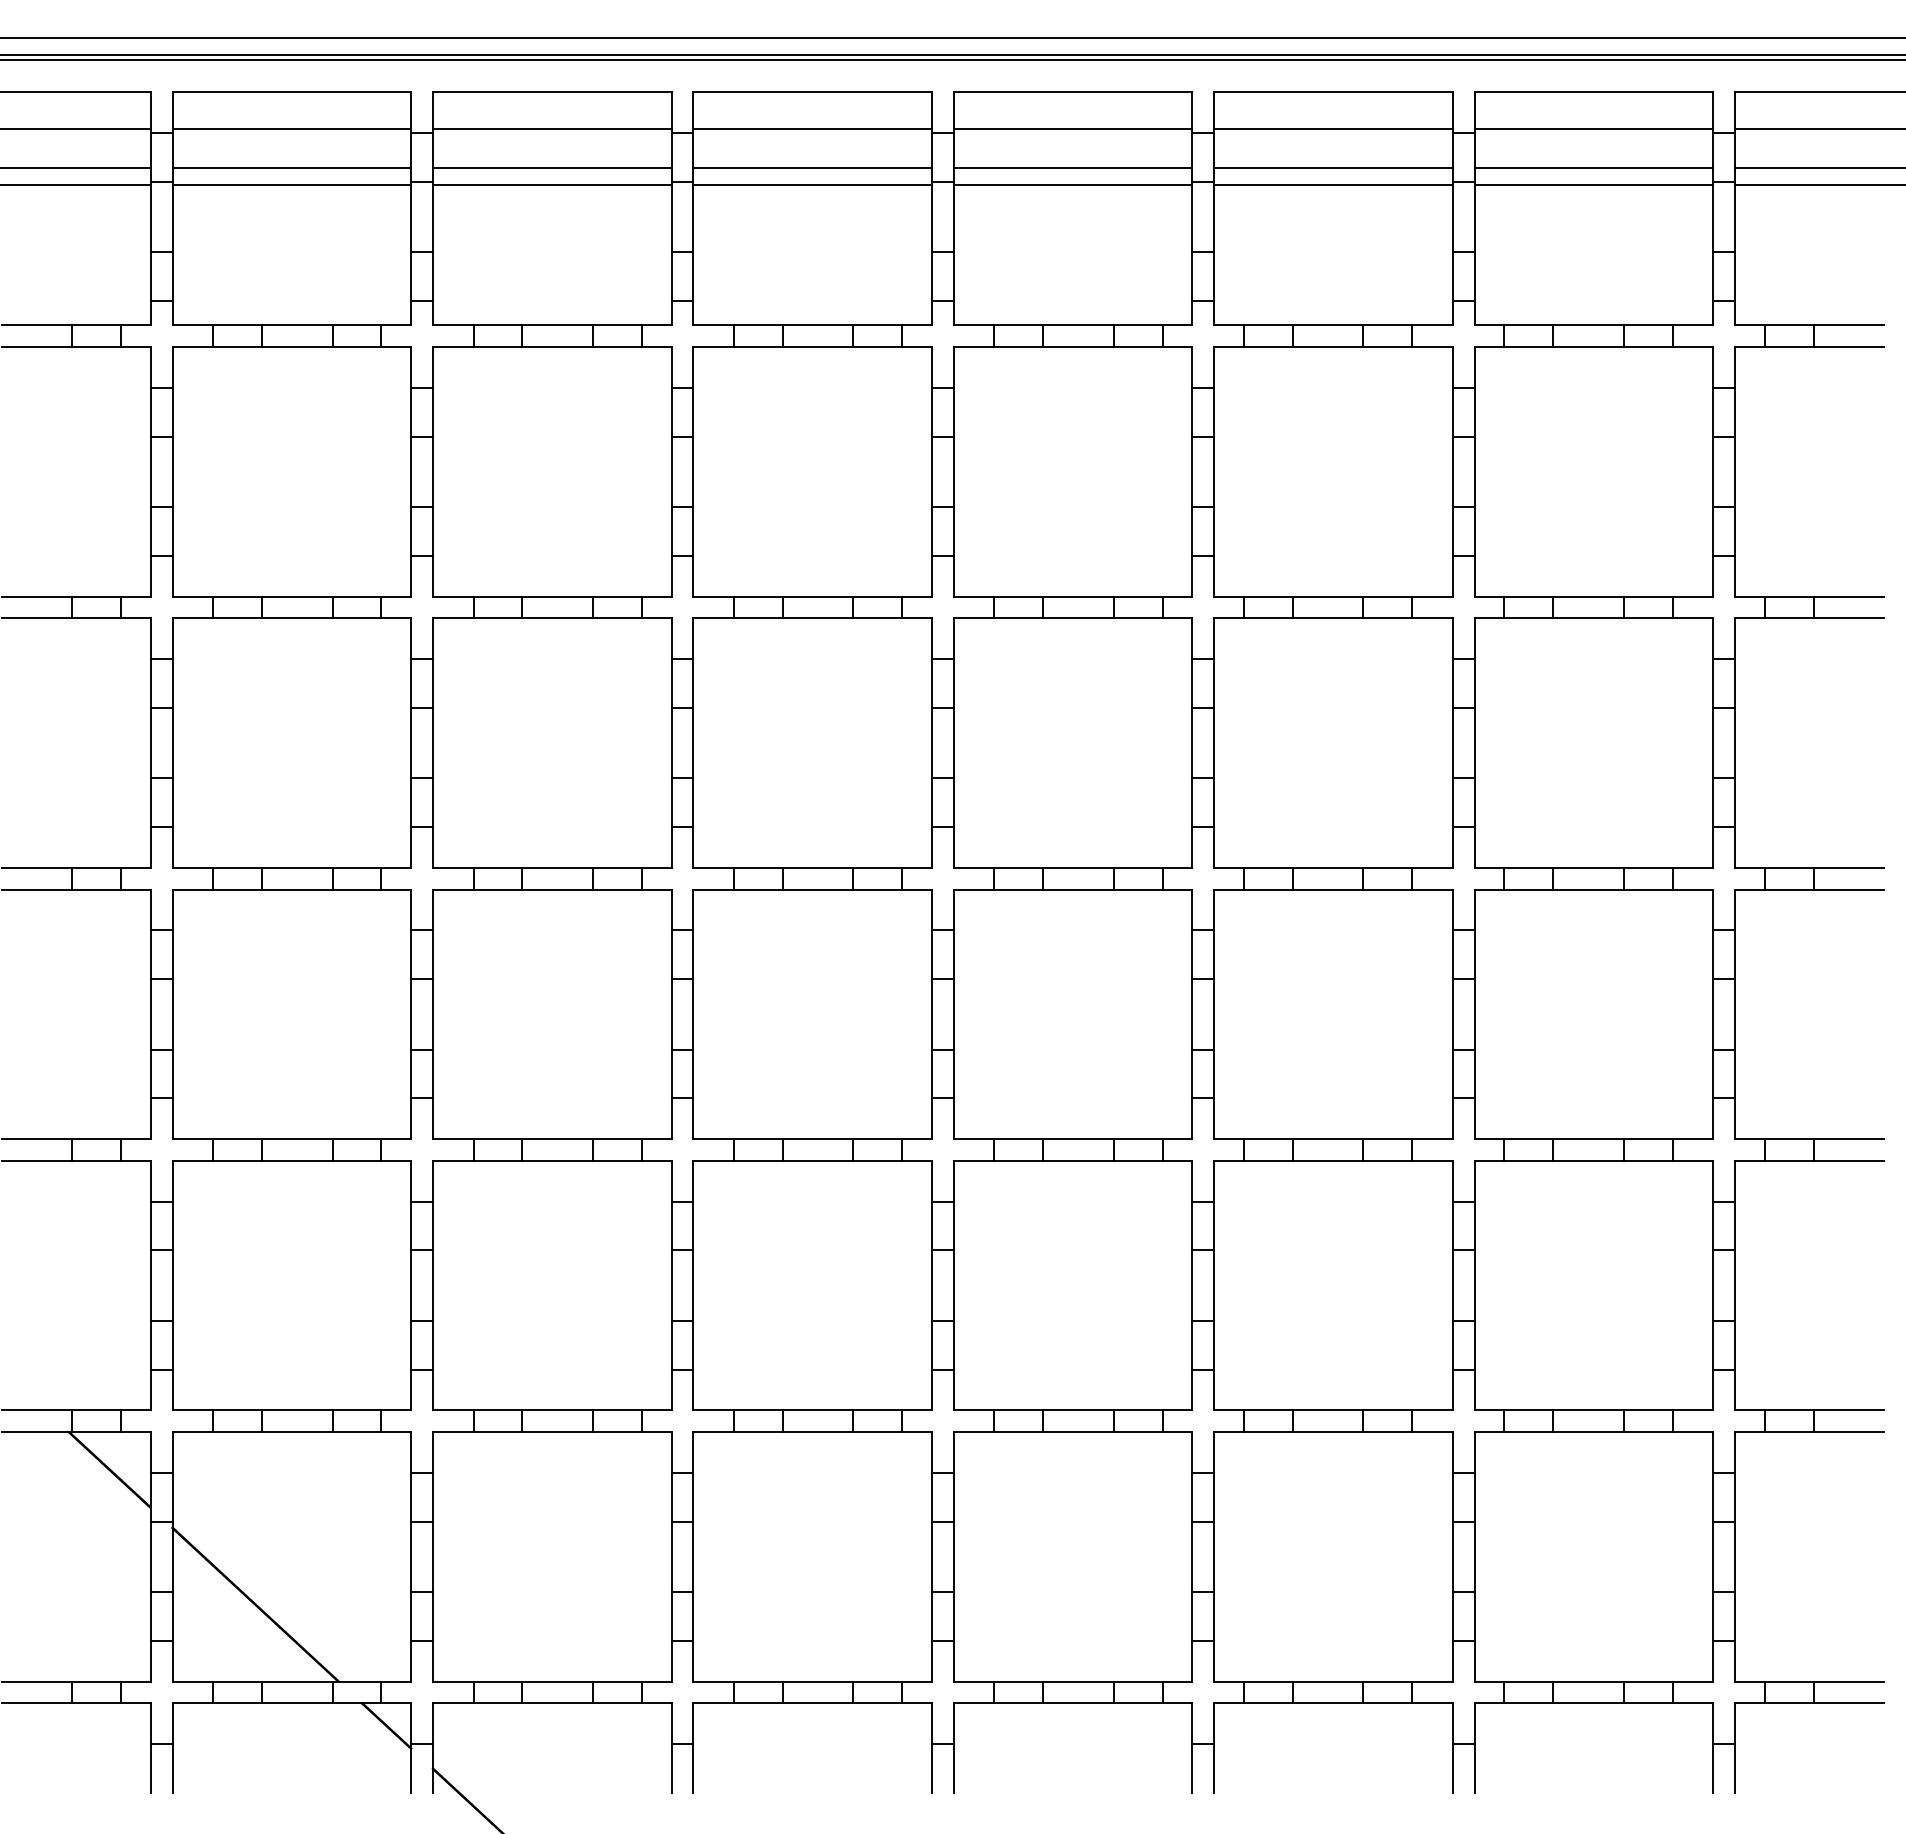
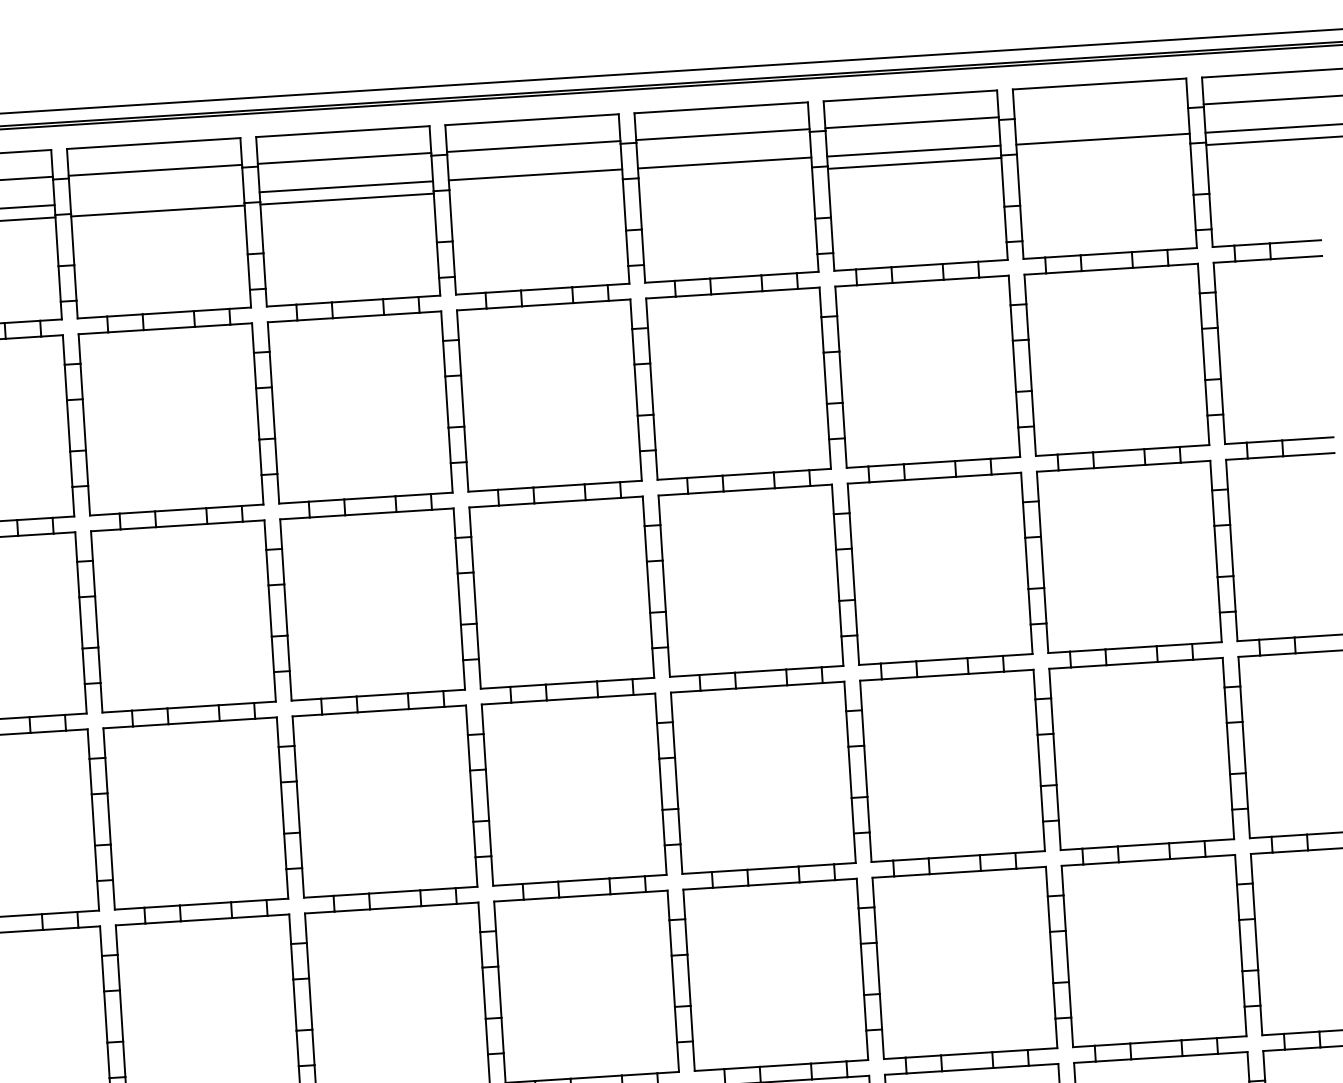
line: (1593, 128) -> (1100, 110), removed
line: (291, 168) -> (156, 199), removed
line: (812, 184) -> (536, 186), removed
line: (1072, 184) -> (725, 174), removed
line: (1593, 184) -> (1103, 151), removed

